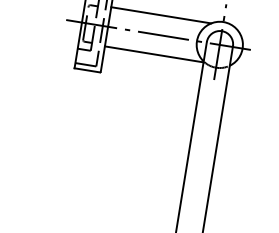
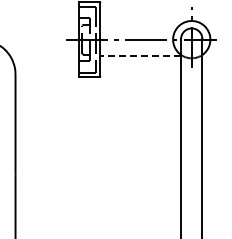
line: (161, 15) -> (141, 23), removed
line: (153, 54) -> (140, 55), solid -> dashed

